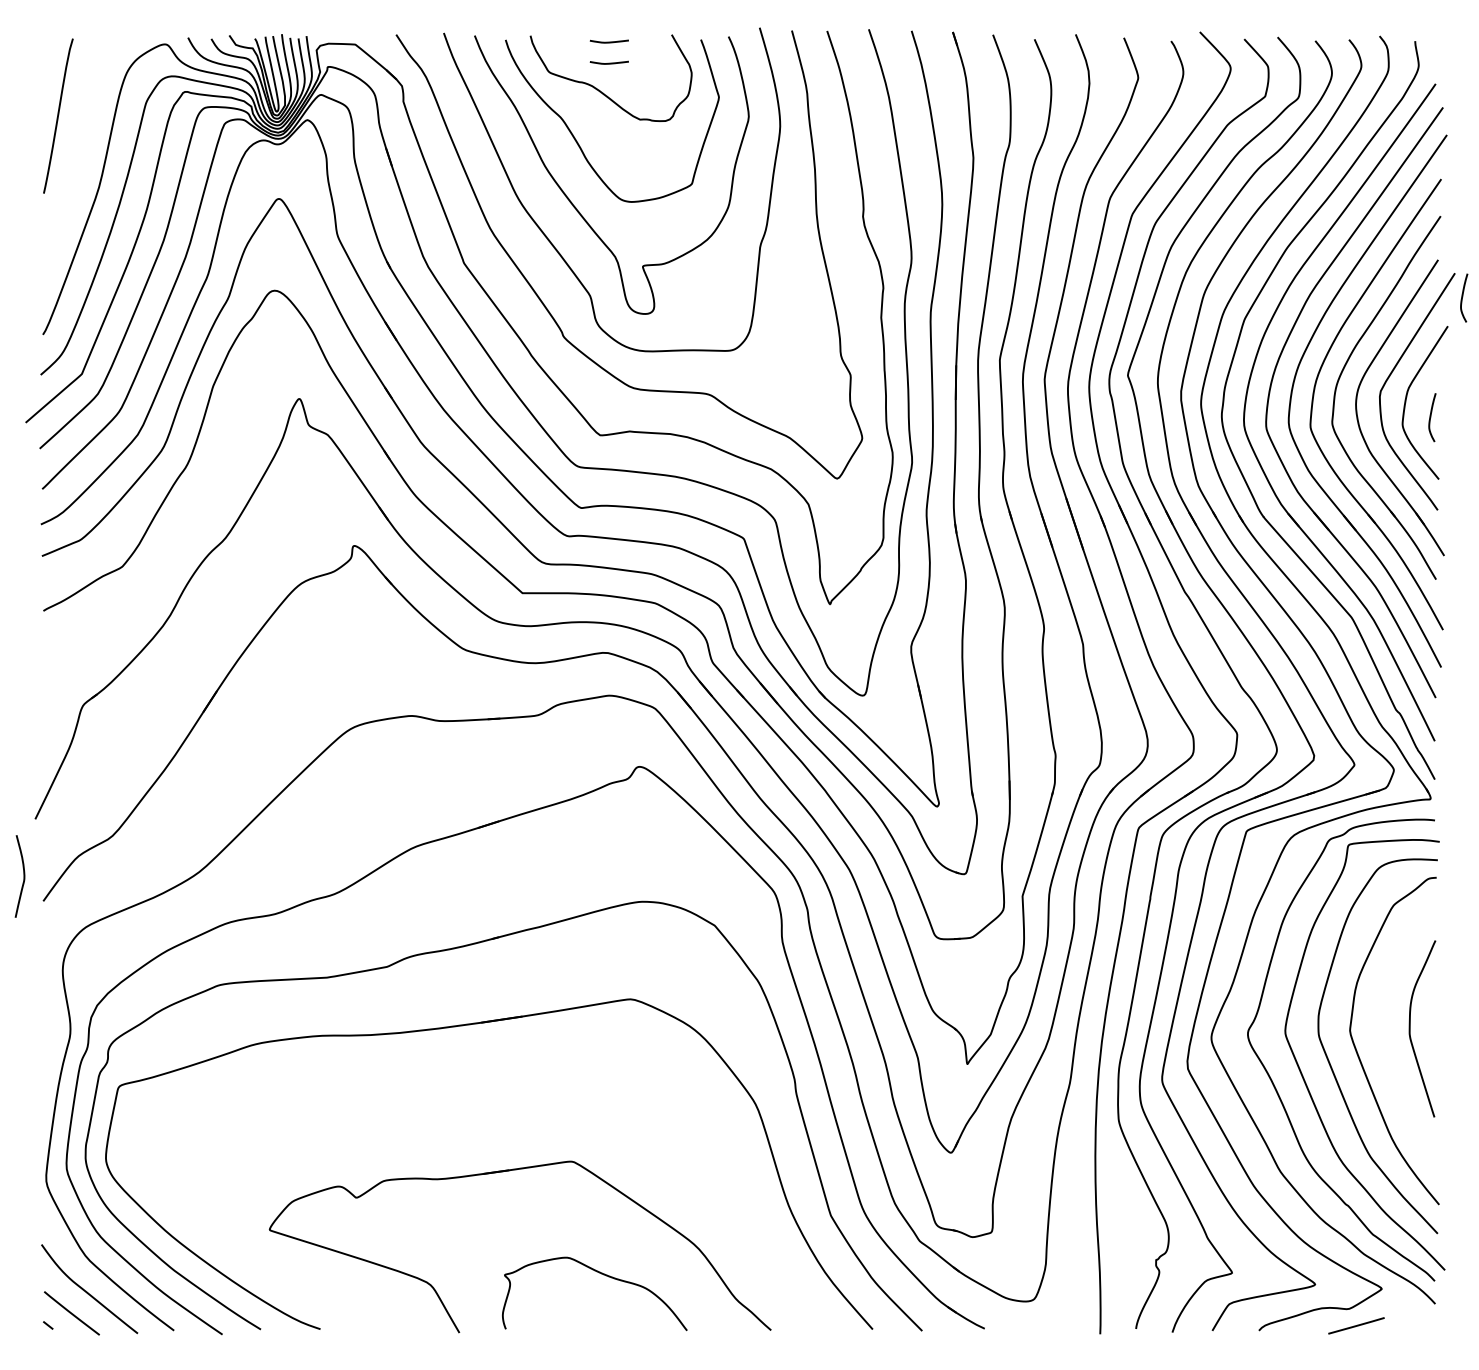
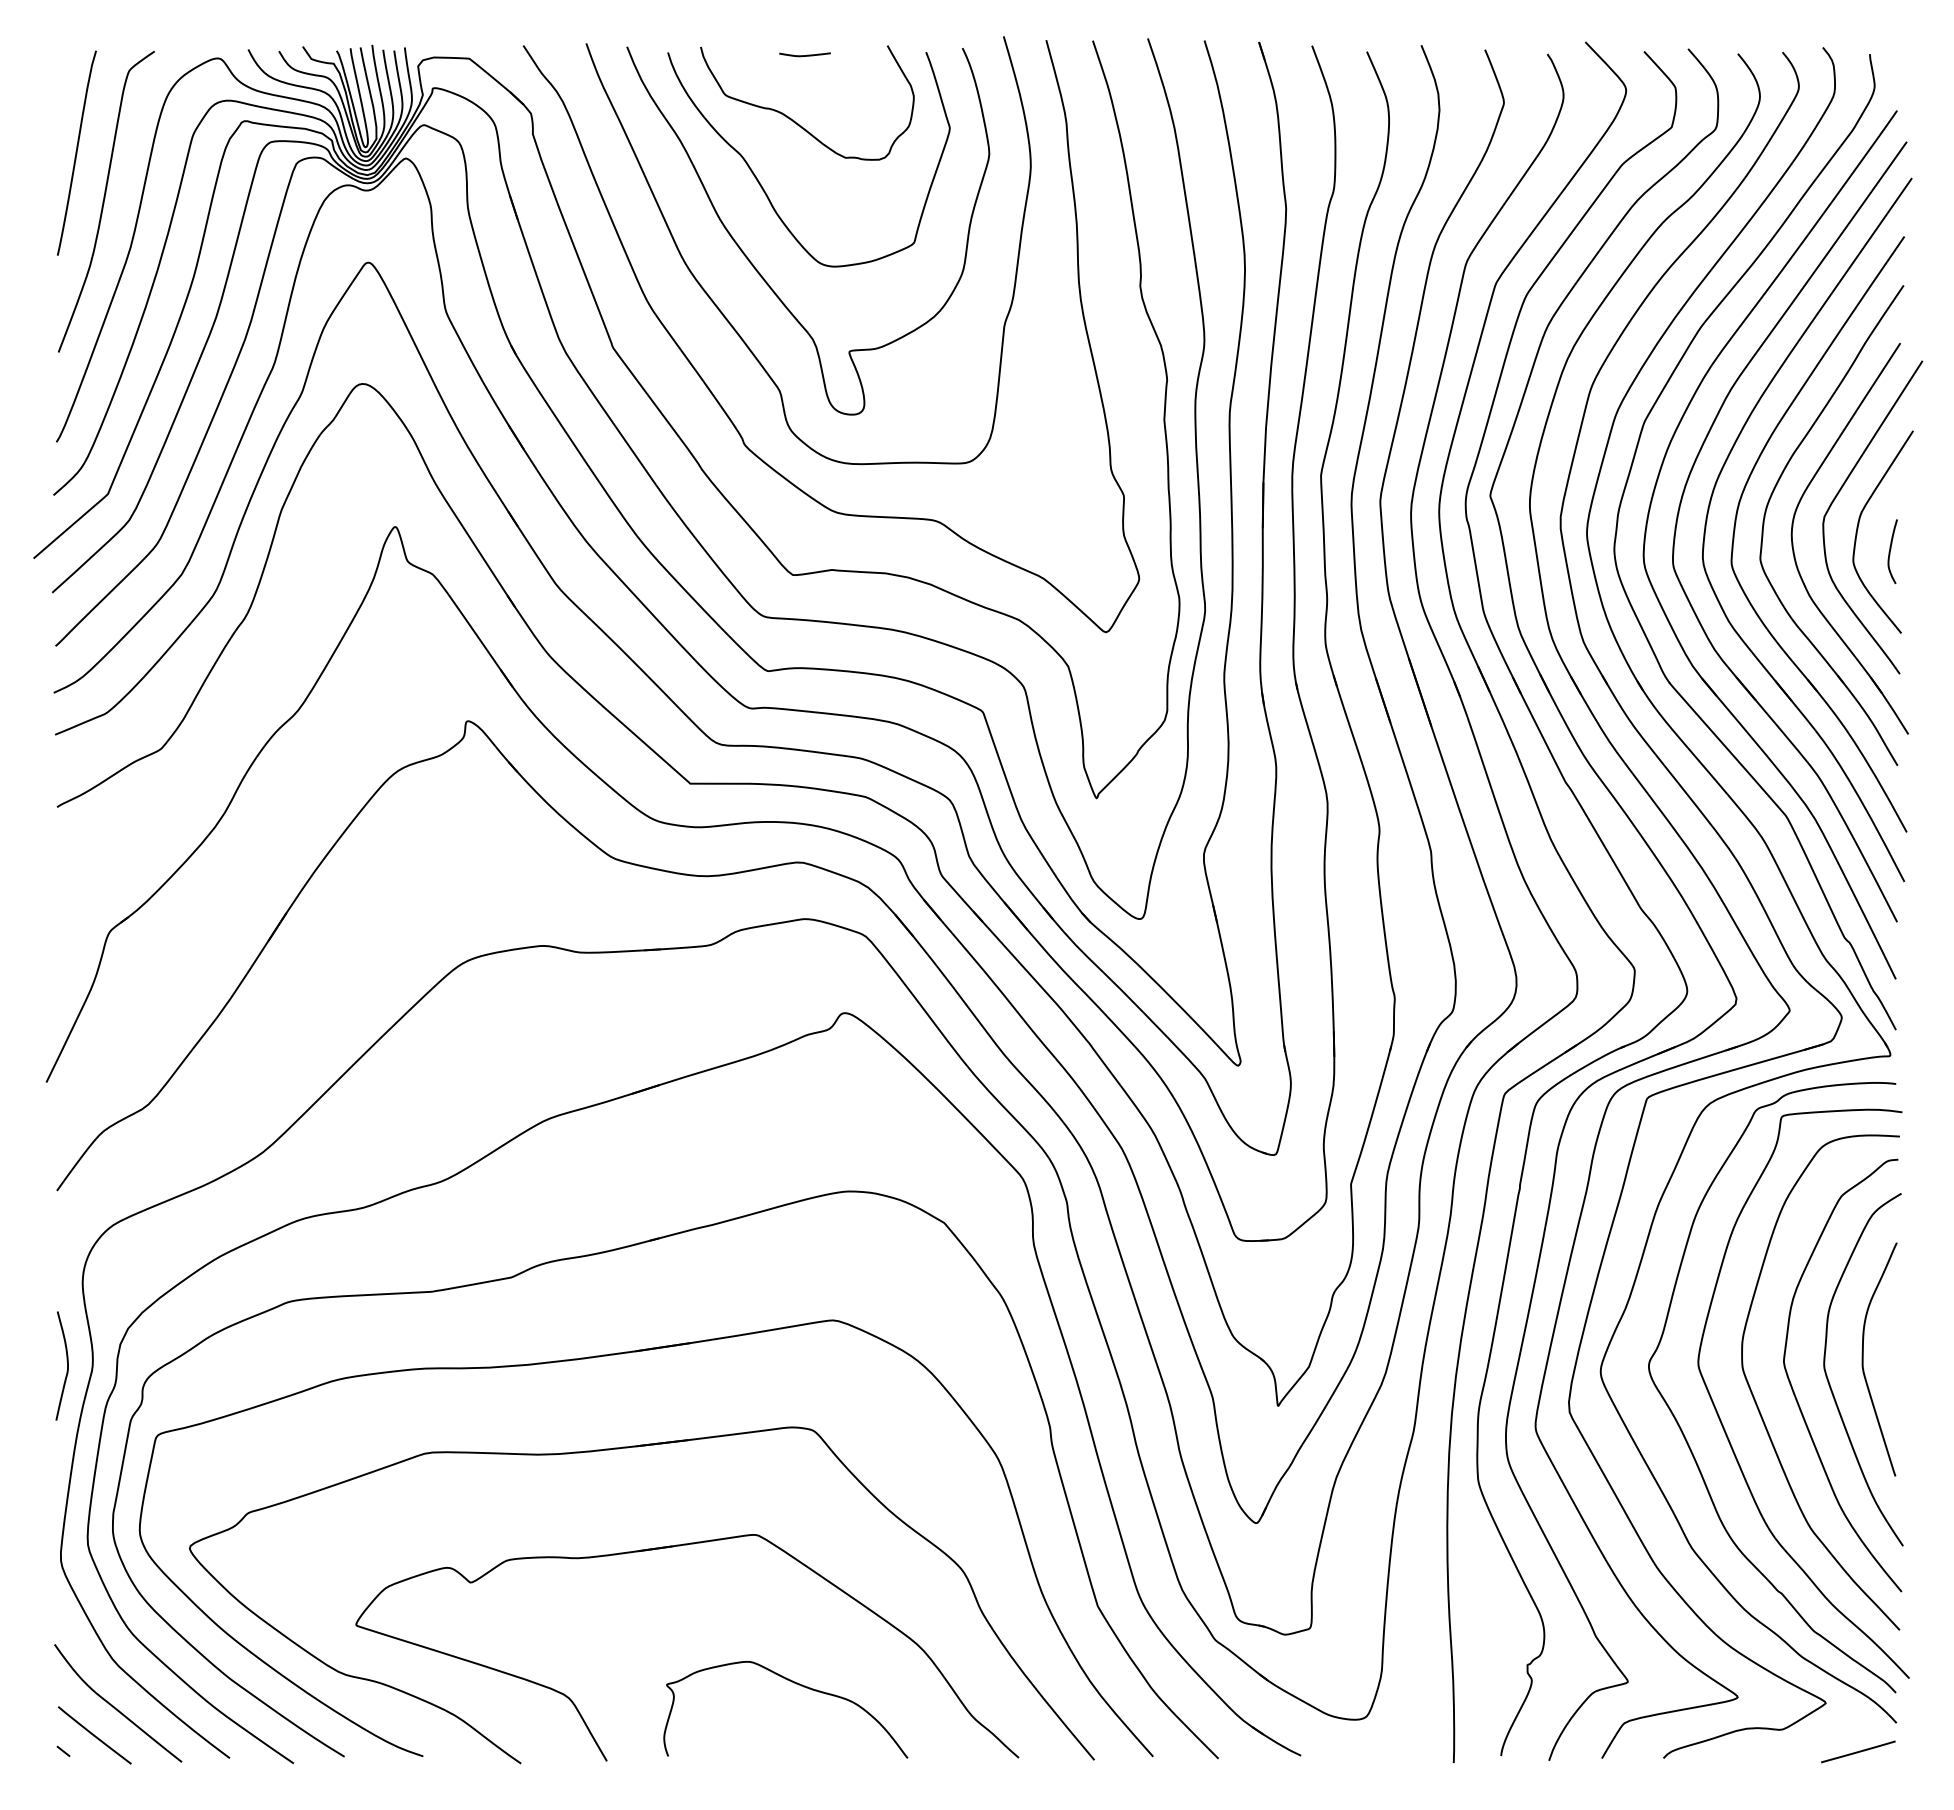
curve: (608, 63) -> (804, 83), removed
curve: (79, 152) -> (104, 201), added
curve: (1462, 297) -> (1932, 393), removed
curve: (24, 876) -> (67, 1365), moved
curve: (1384, 1045) -> (1829, 1381), added
part: (475, 1096) -> (628, 1448), added
line: (1356, 1325) -> (1858, 1751), moved

